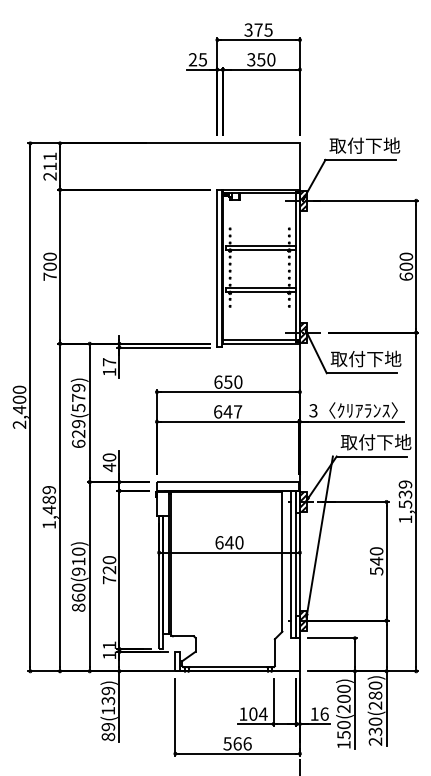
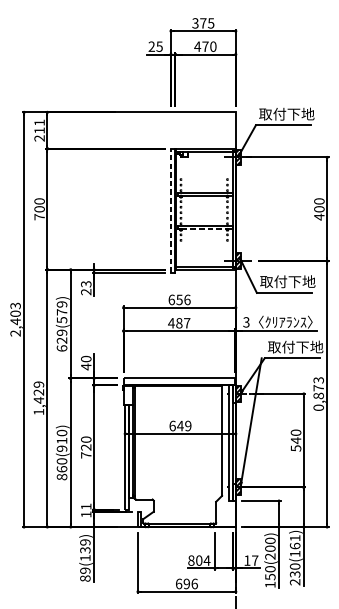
text: (255, 59) -> (200, 46), 350 -> 470
line: (217, 268) -> (171, 210), solid -> dashed
text: (406, 276) -> (319, 216), 600 -> 400
line: (259, 292) -> (204, 229), solid -> dashed
text: (109, 367) -> (86, 288), 17 -> 23
text: (238, 381) -> (187, 299), 650 -> 656
text: (19, 389) -> (15, 305), 2,400 -> 2,403
text: (222, 411) -> (174, 322), 647 -> 487
text: (49, 499) -> (39, 392), 1,489 -> 1,429
text: (405, 501) -> (318, 393), 1,539 -> 0,873
text: (239, 542) -> (188, 425), 640 -> 649
text: (375, 695) -> (295, 546), 230(280) -> 230(161)
text: (243, 713) -> (191, 560), 104 -> 804
text: (324, 713) -> (255, 560), 16 -> 17
text: (232, 743) -> (182, 583), 566 -> 696

